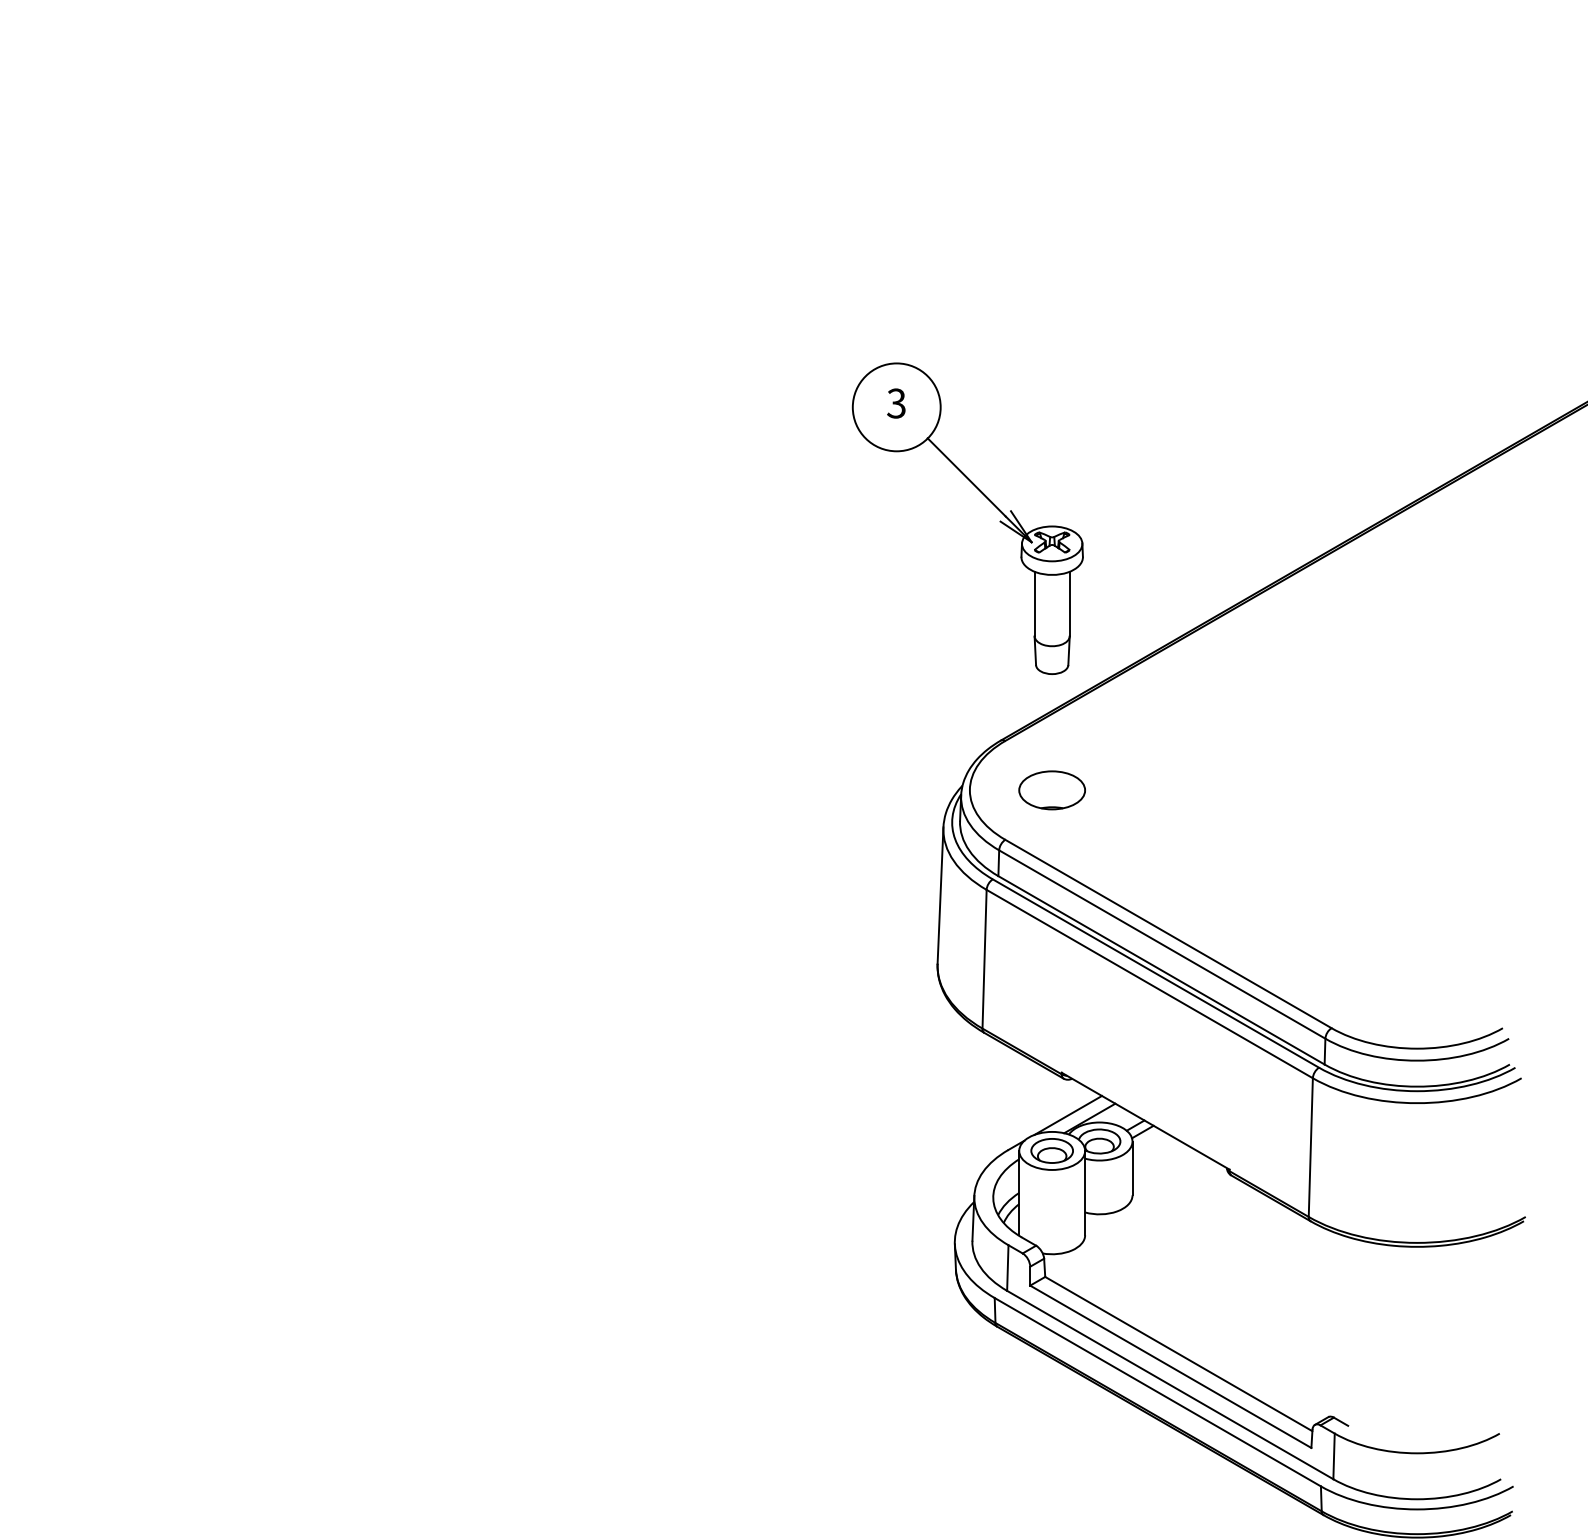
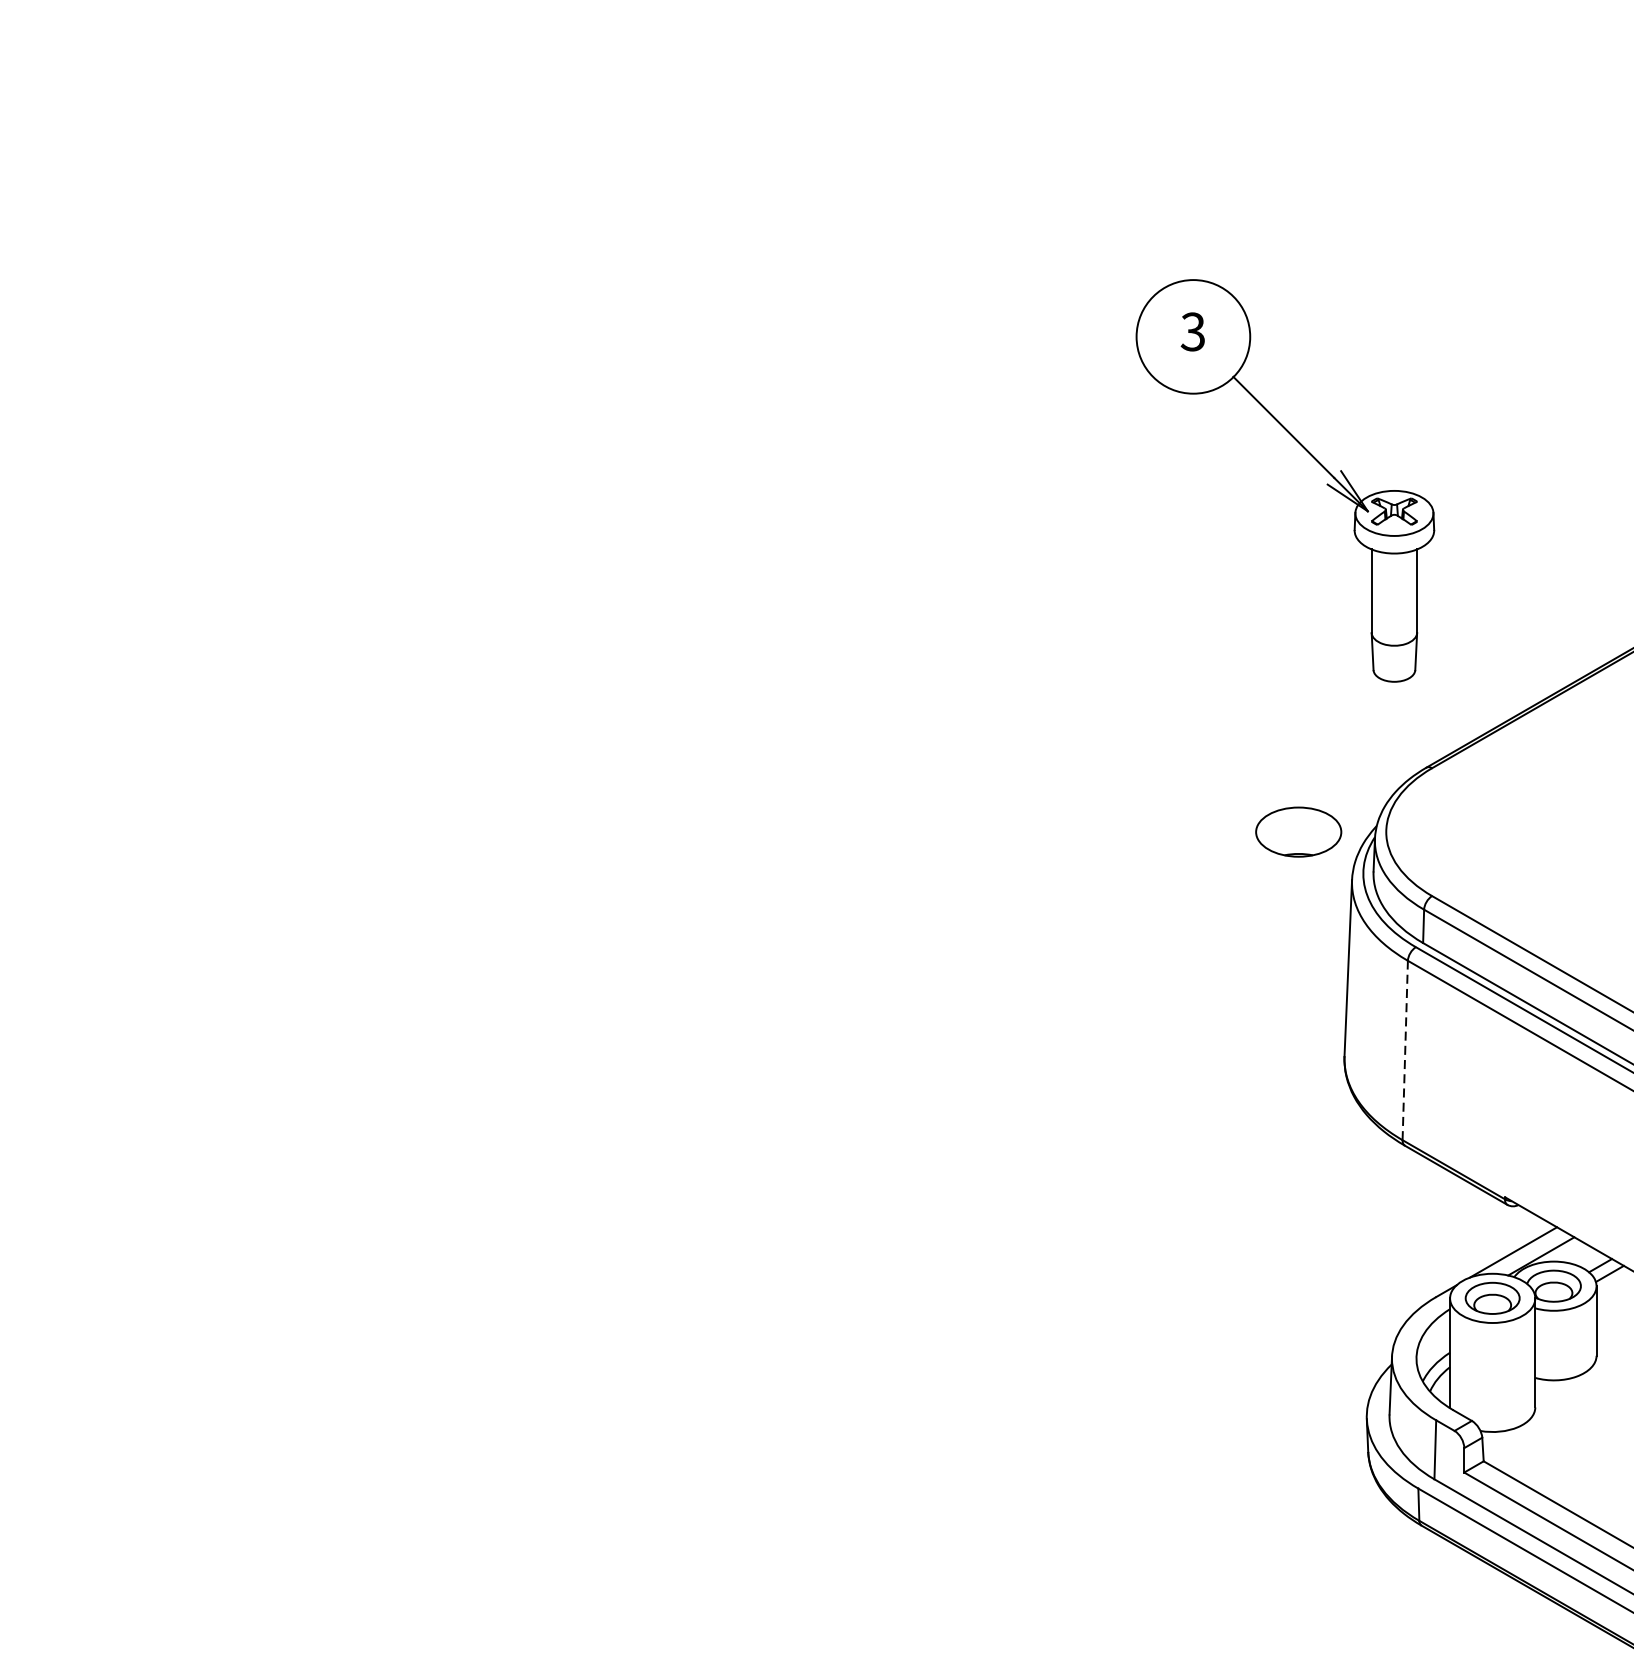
part: (986, 498) -> (1309, 454), moved
part: (1051, 790) -> (1297, 832), moved
line: (984, 958) -> (1405, 1049), solid -> dashed

